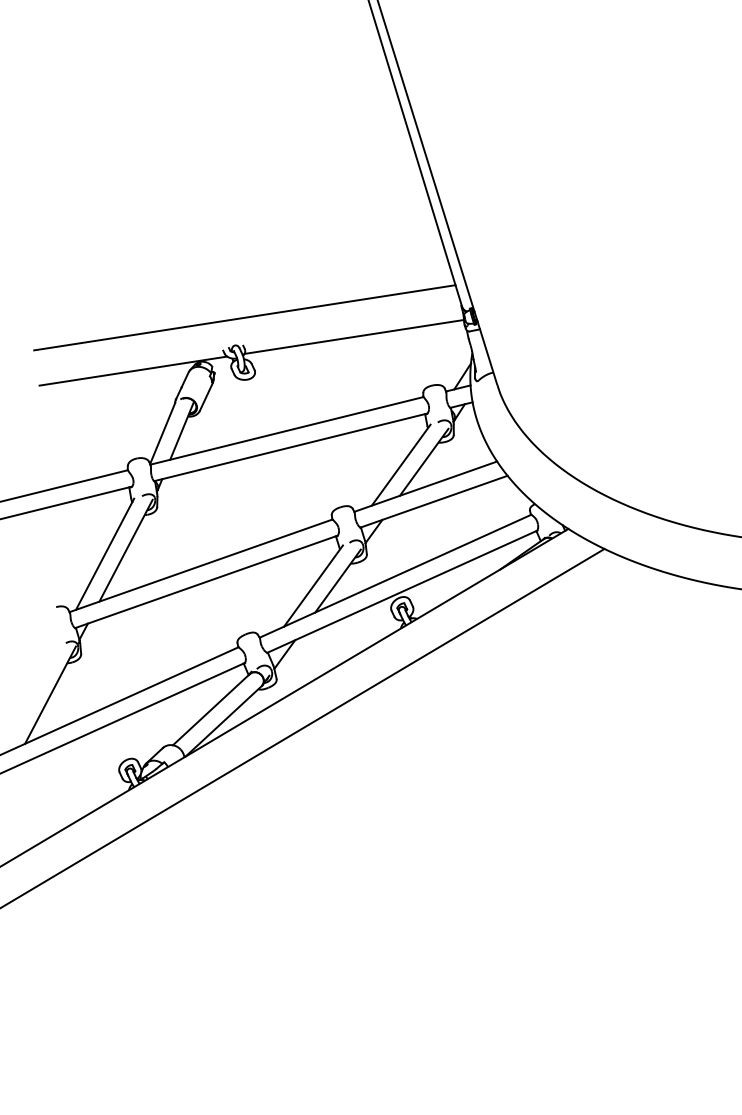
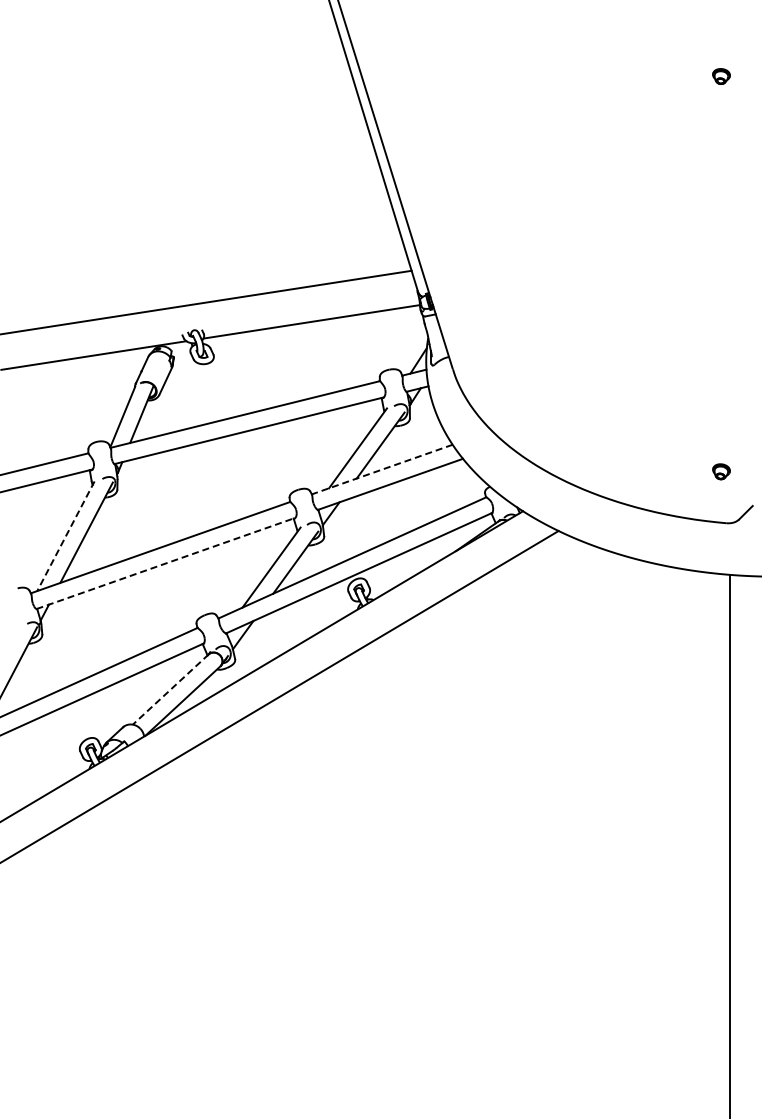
line: (425, 486) -> (382, 469), solid -> dashed
line: (104, 554) -> (65, 536), solid -> dashed
line: (207, 581) -> (166, 563), solid -> dashed
line: (211, 709) -> (170, 689), solid -> dashed

